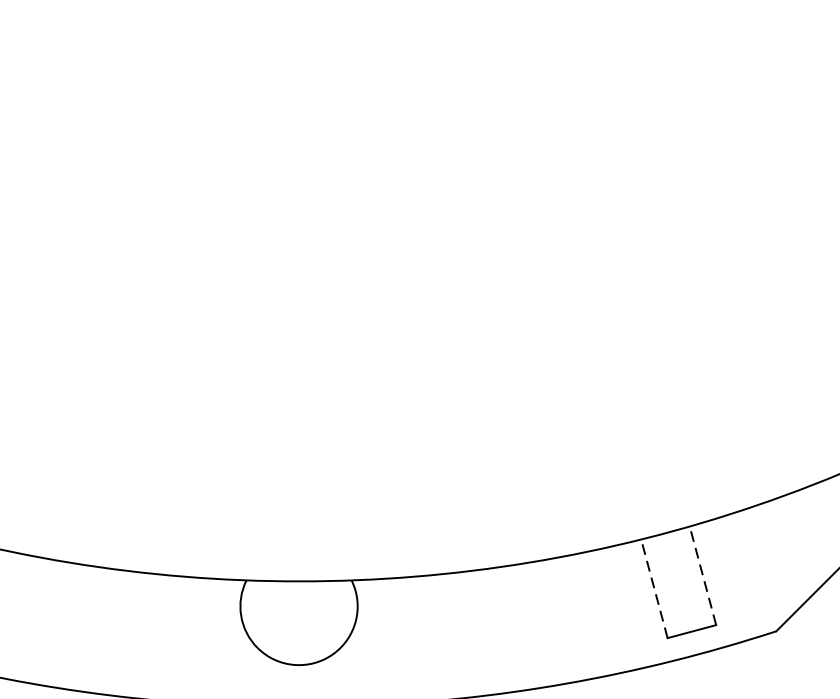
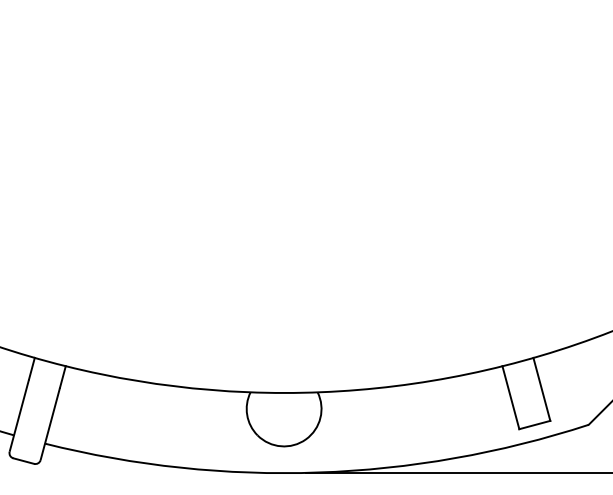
line: (702, 575) -> (541, 389), dashed -> solid
line: (653, 588) -> (510, 397), dashed -> solid

